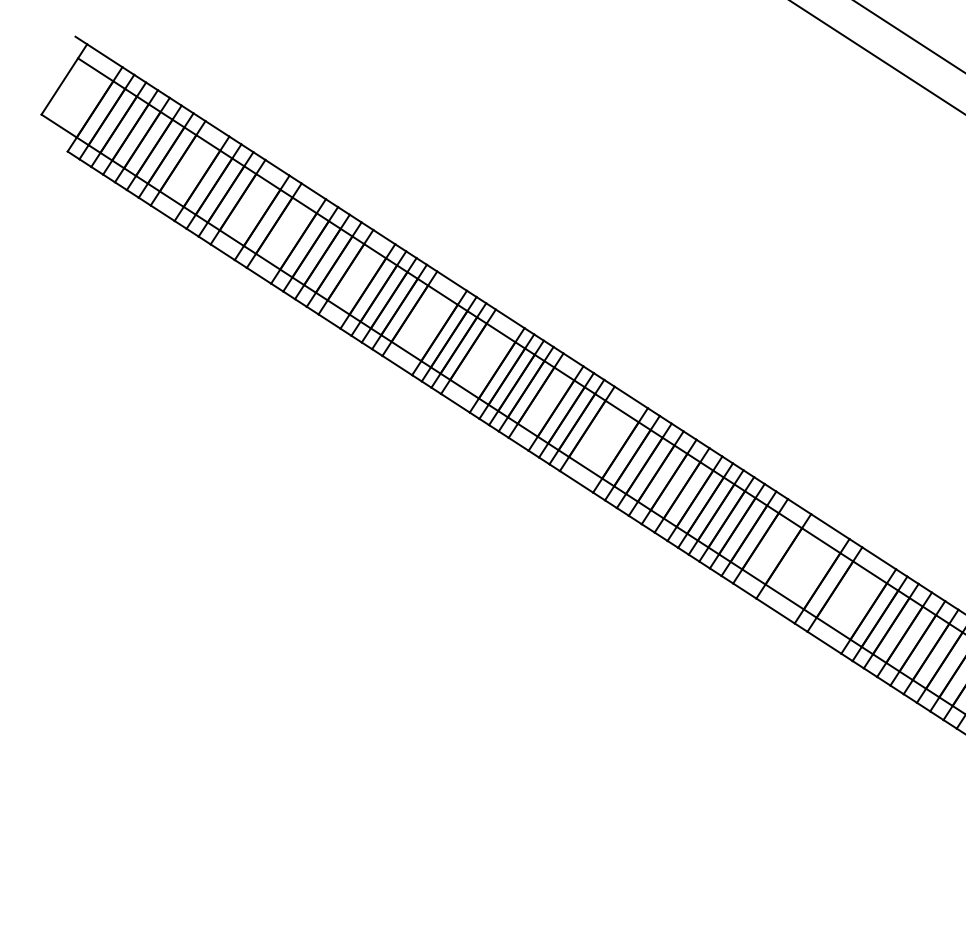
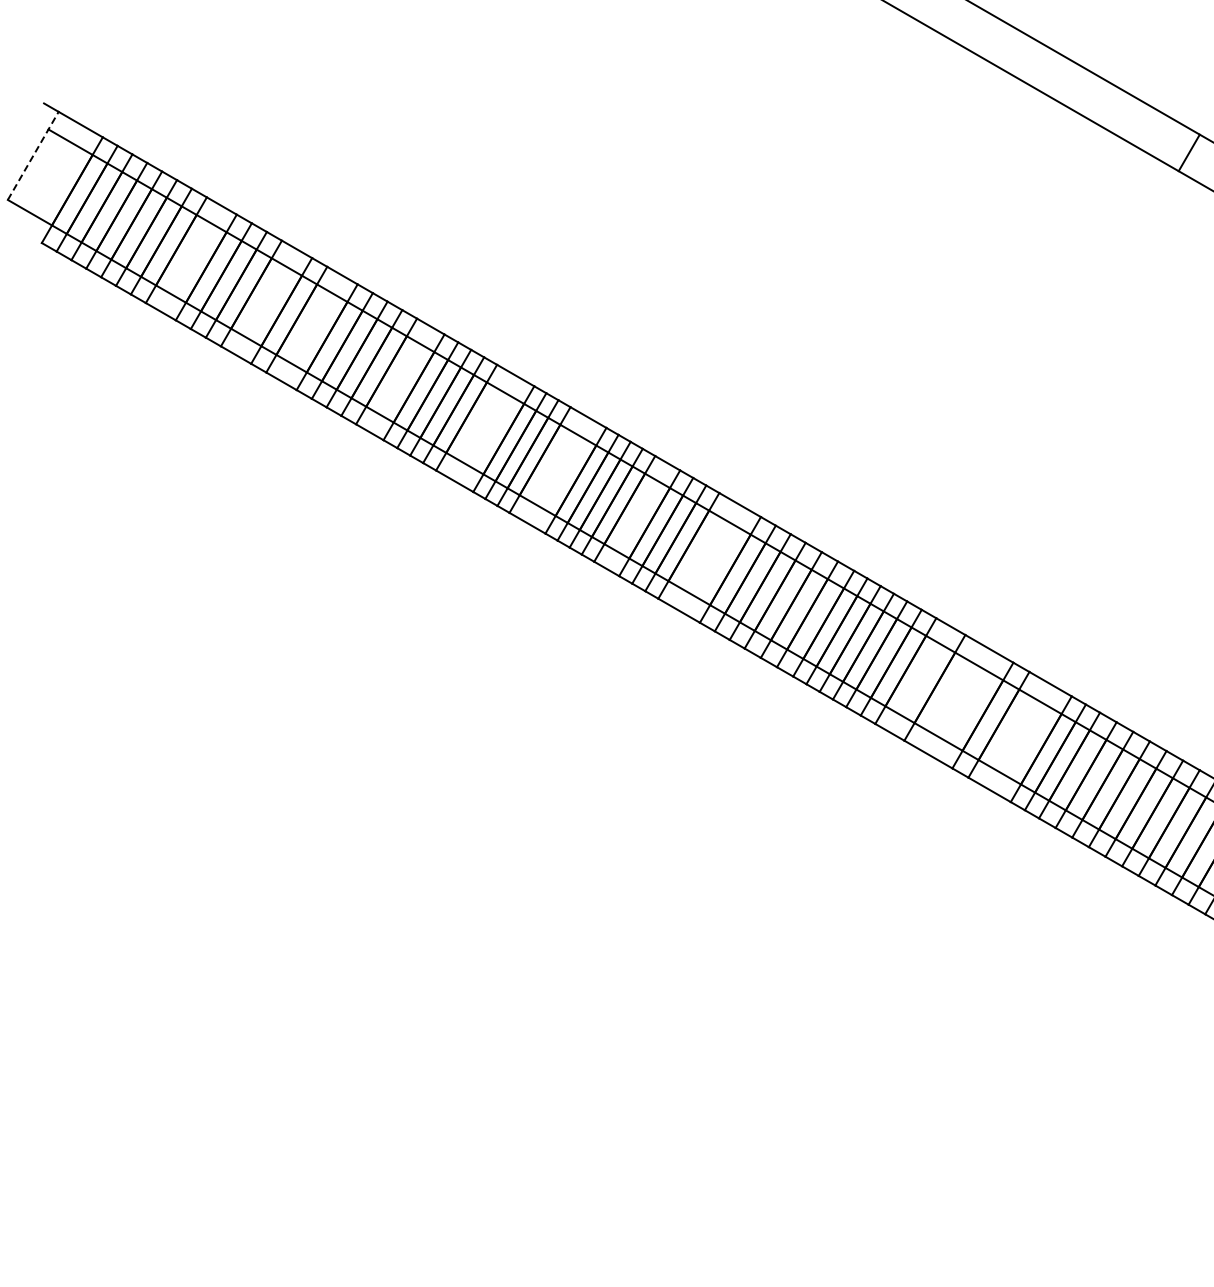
line: (64, 79) -> (33, 155), solid -> dashed

